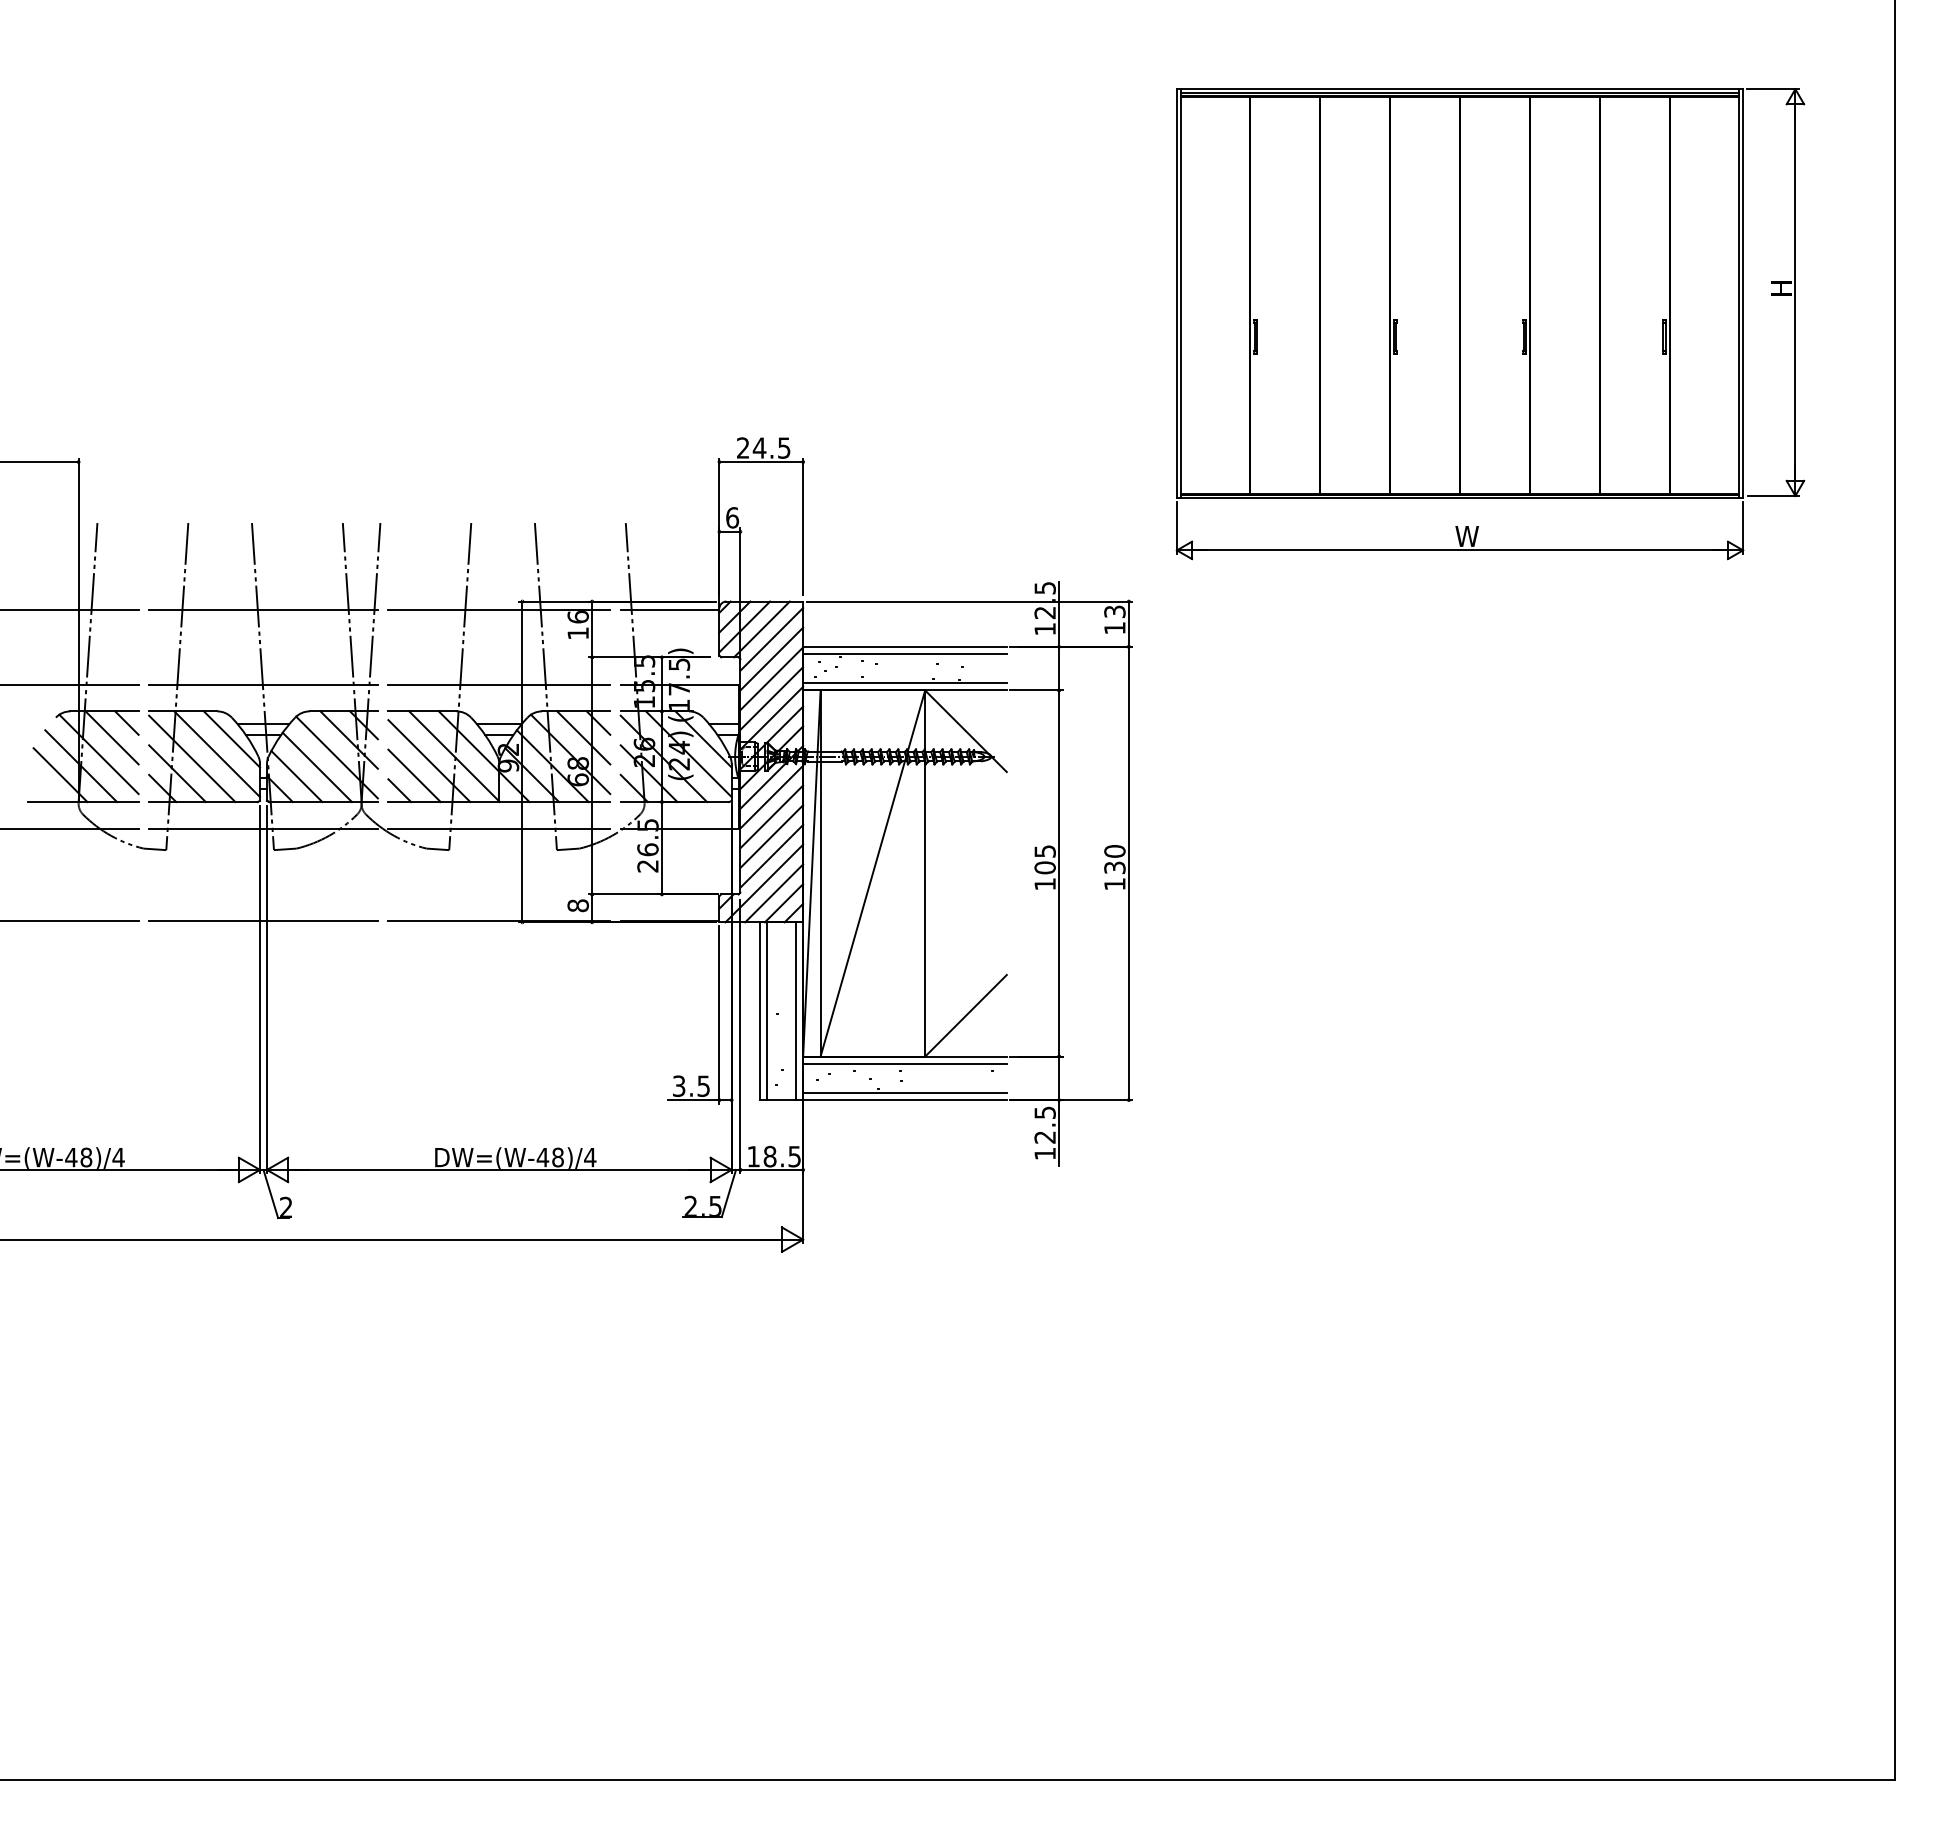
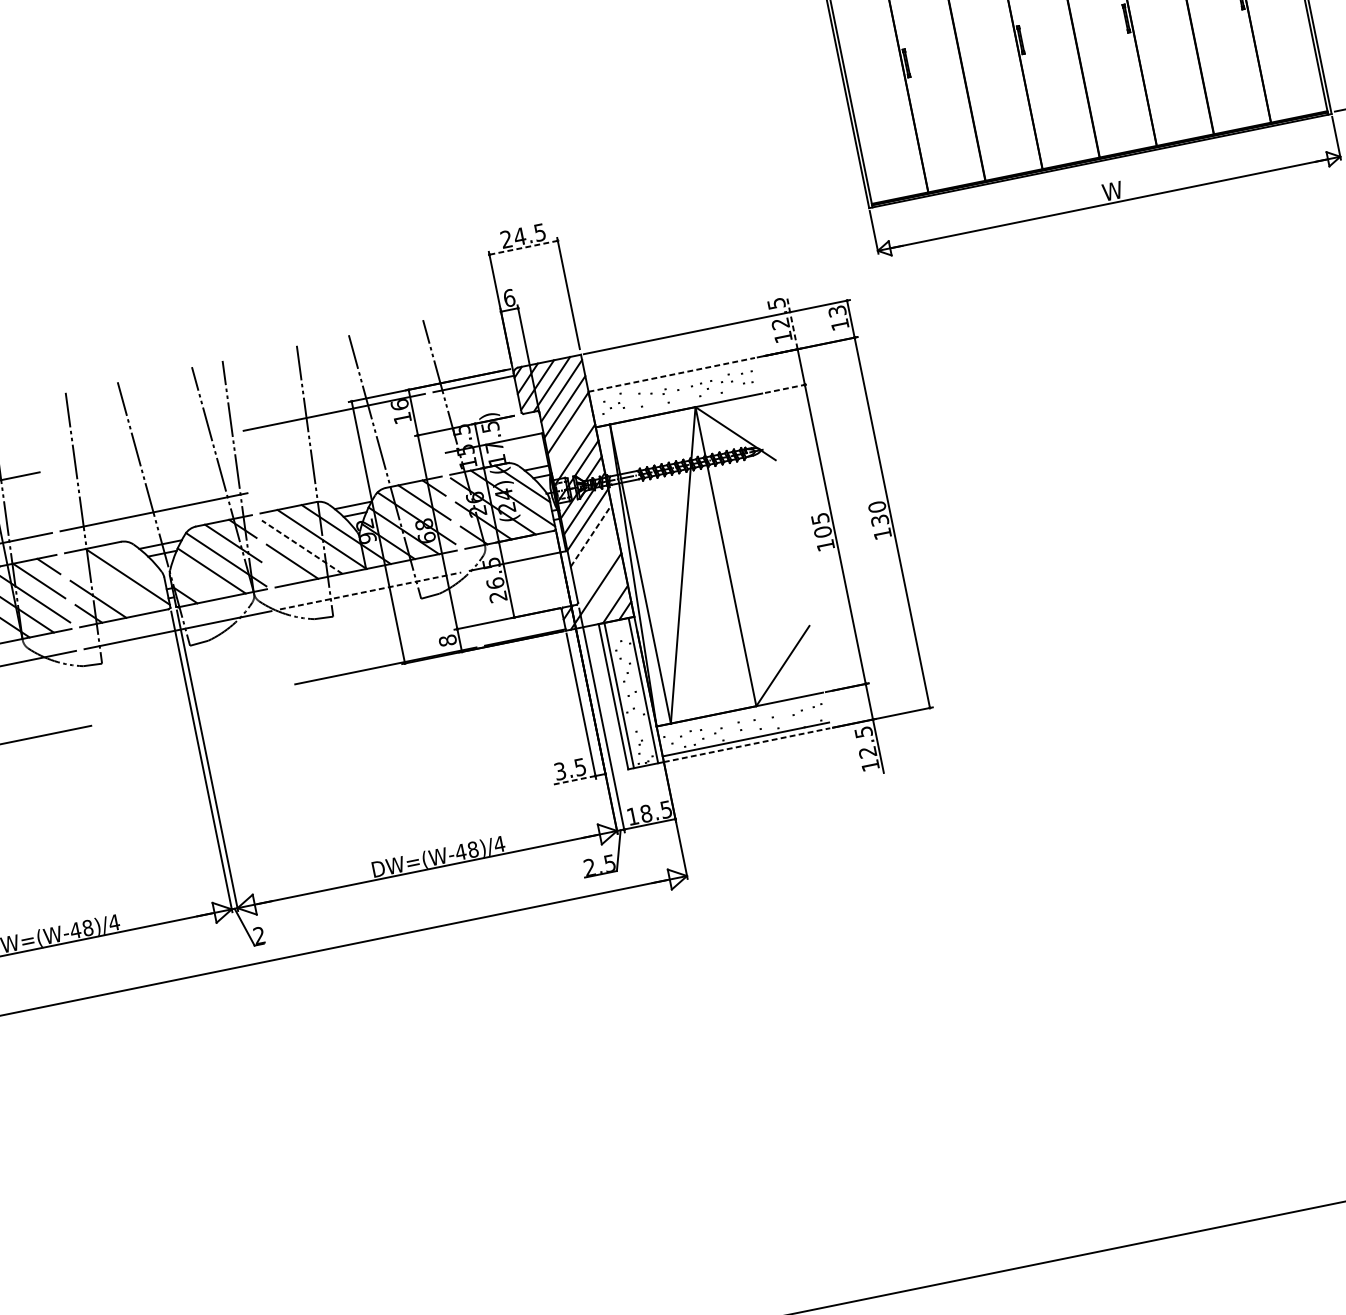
line: (761, 462) -> (523, 248), solid -> dashed
line: (263, 610) -> (141, 451), removed
line: (1059, 614) -> (792, 322), solid -> dashed
line: (904, 646) -> (671, 374), solid -> dashed
line: (904, 653) -> (672, 380), removed
line: (904, 683) -> (677, 404), removed
line: (499, 684) -> (346, 473), removed
line: (1036, 690) -> (786, 388), solid -> dashed
line: (771, 698) -> (571, 439), removed
line: (231, 739) -> (136, 562), removed
line: (192, 758) -> (108, 584), removed
line: (429, 761) -> (302, 547), solid -> dashed
line: (296, 776) -> (196, 581), removed
line: (399, 790) -> (282, 576), removed
line: (772, 816) -> (591, 535), solid -> dashed
line: (499, 828) -> (370, 590), solid -> dashed
line: (771, 836) -> (594, 551), removed
line: (771, 855) -> (597, 567), removed
line: (774, 893) -> (606, 598), removed
line: (263, 920) -> (193, 705), removed
line: (904, 1063) -> (740, 715), removed
line: (693, 1100) -> (574, 780), solid -> dashed
line: (904, 1100) -> (746, 745), solid -> dashed

